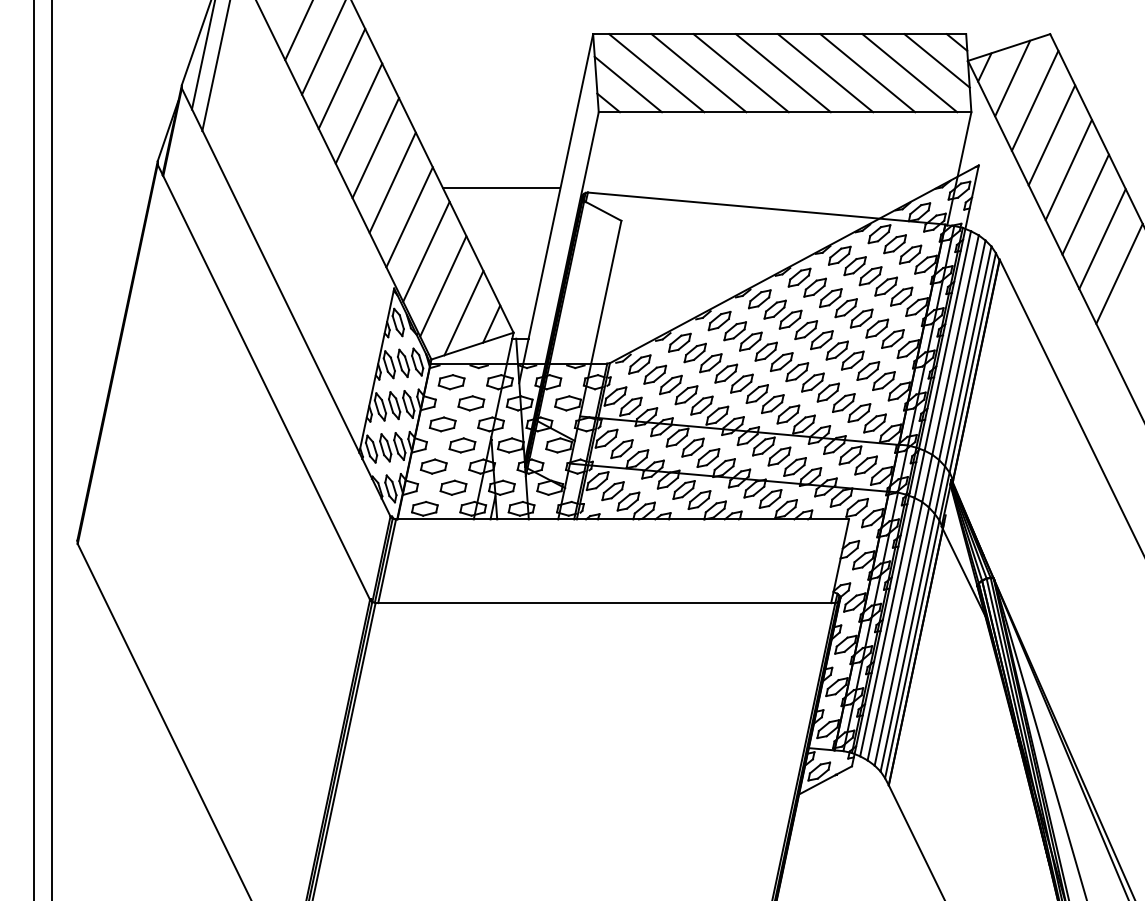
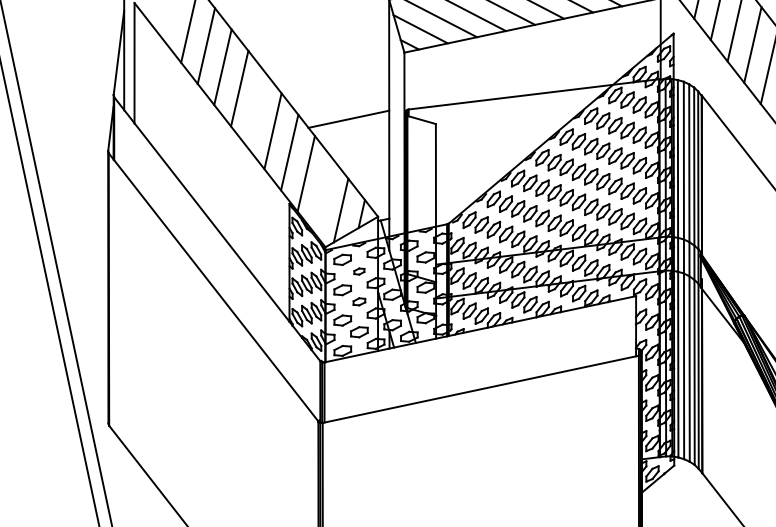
line: (375, 148) -> (256, 110), removed
line: (443, 286) -> (323, 195), removed
part: (471, 403) -> (359, 271), size x0.6
part: (462, 445) -> (359, 301), size x0.7

